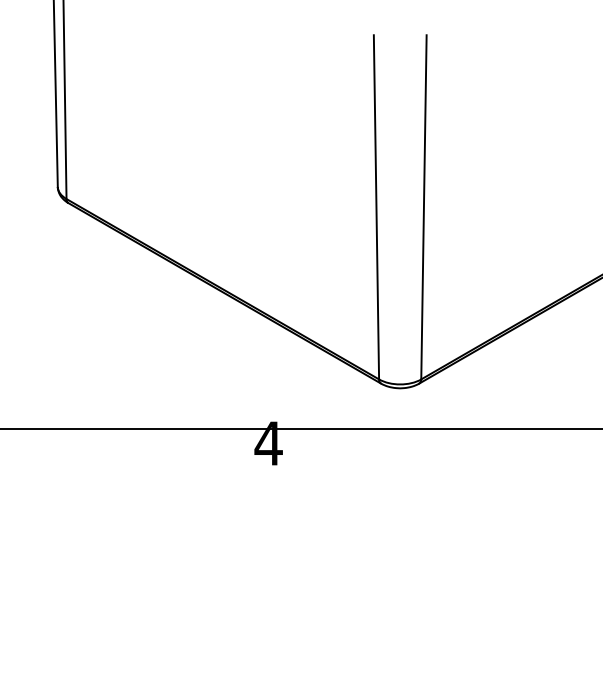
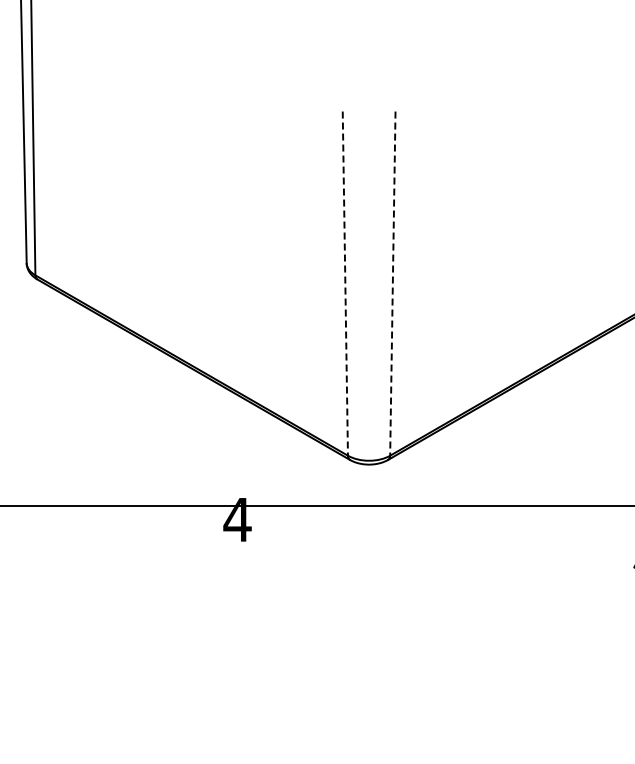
line: (376, 208) -> (345, 284), solid -> dashed
line: (423, 208) -> (392, 284), solid -> dashed

